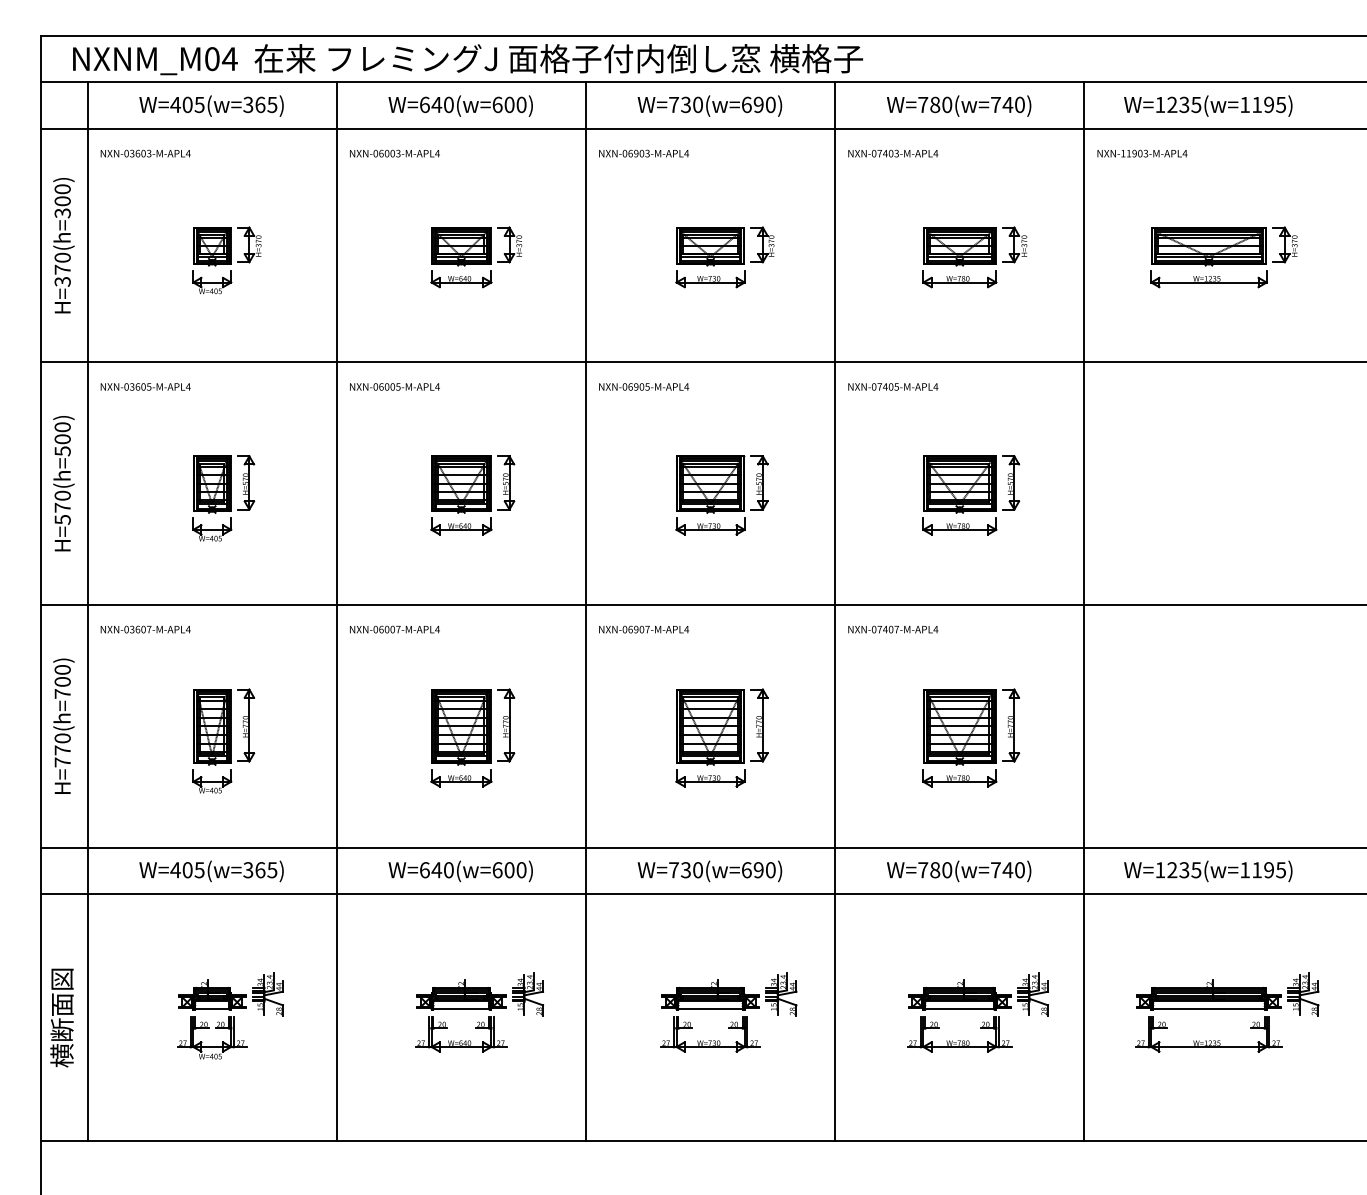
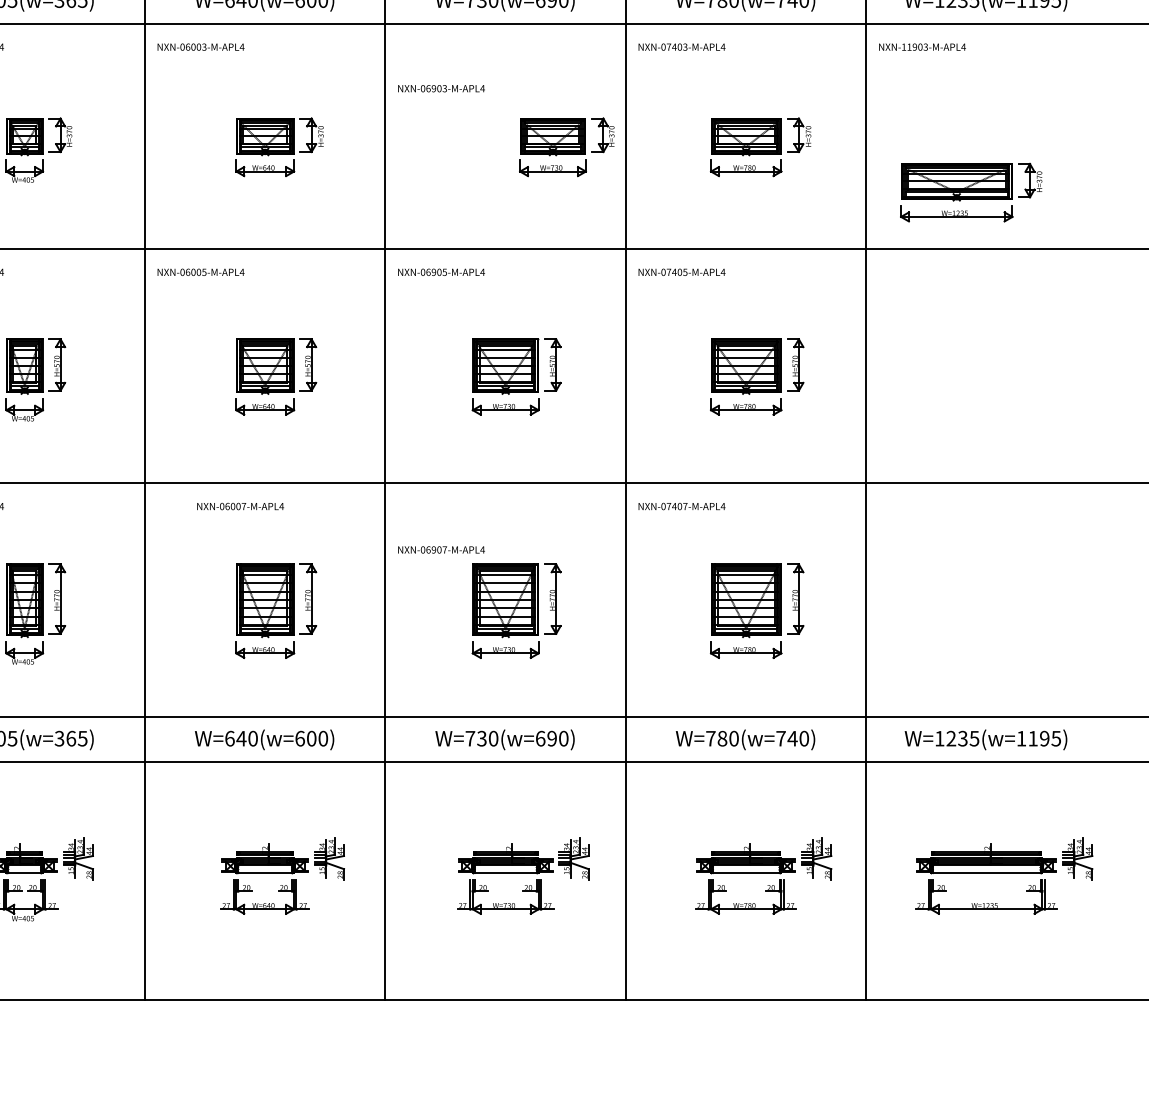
text: (643, 153) -> (440, 88), moved
part: (724, 257) -> (566, 147), moved
part: (1223, 257) -> (970, 192), moved
text: (394, 629) -> (240, 506), moved
text: (644, 629) -> (441, 549), moved

